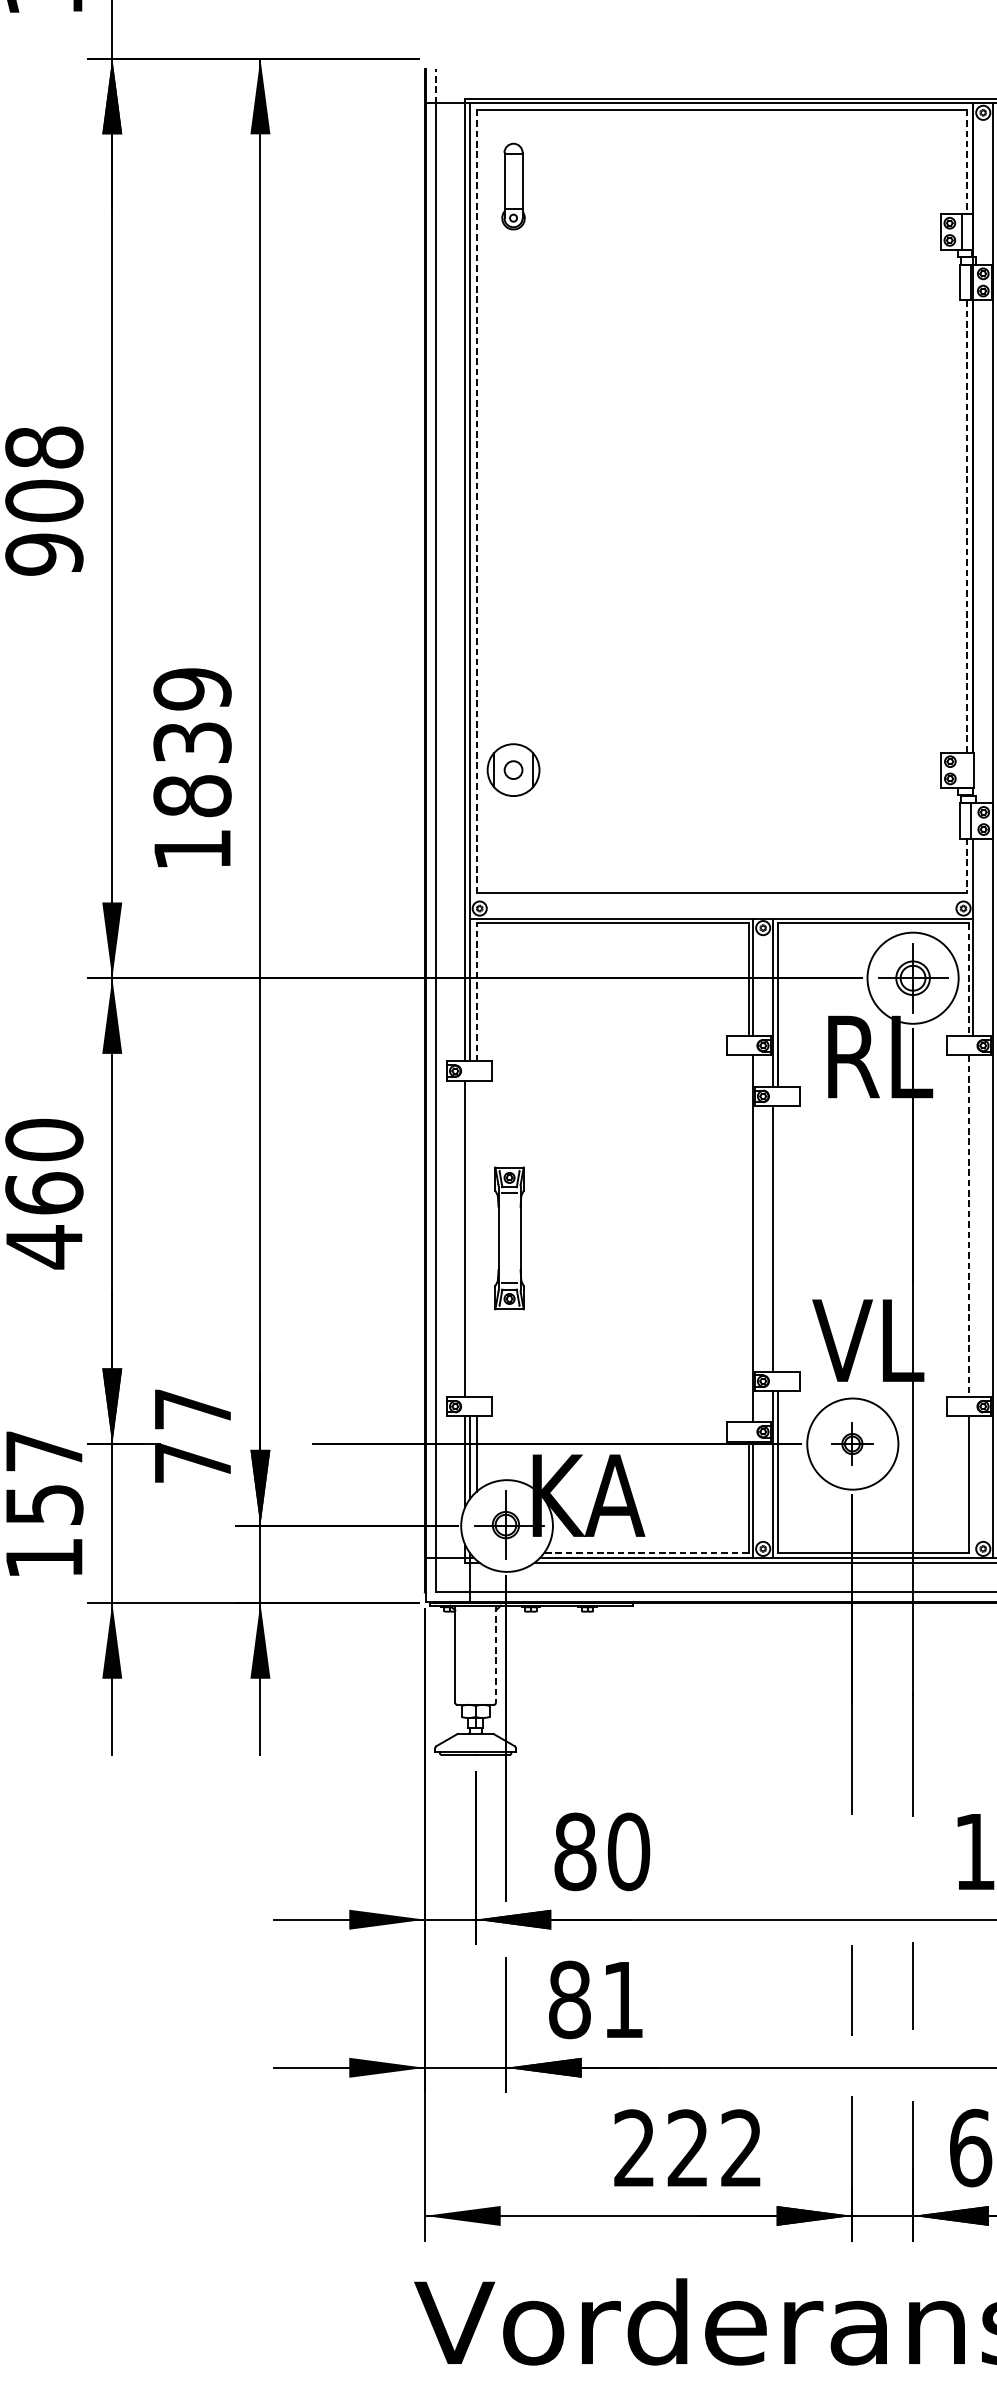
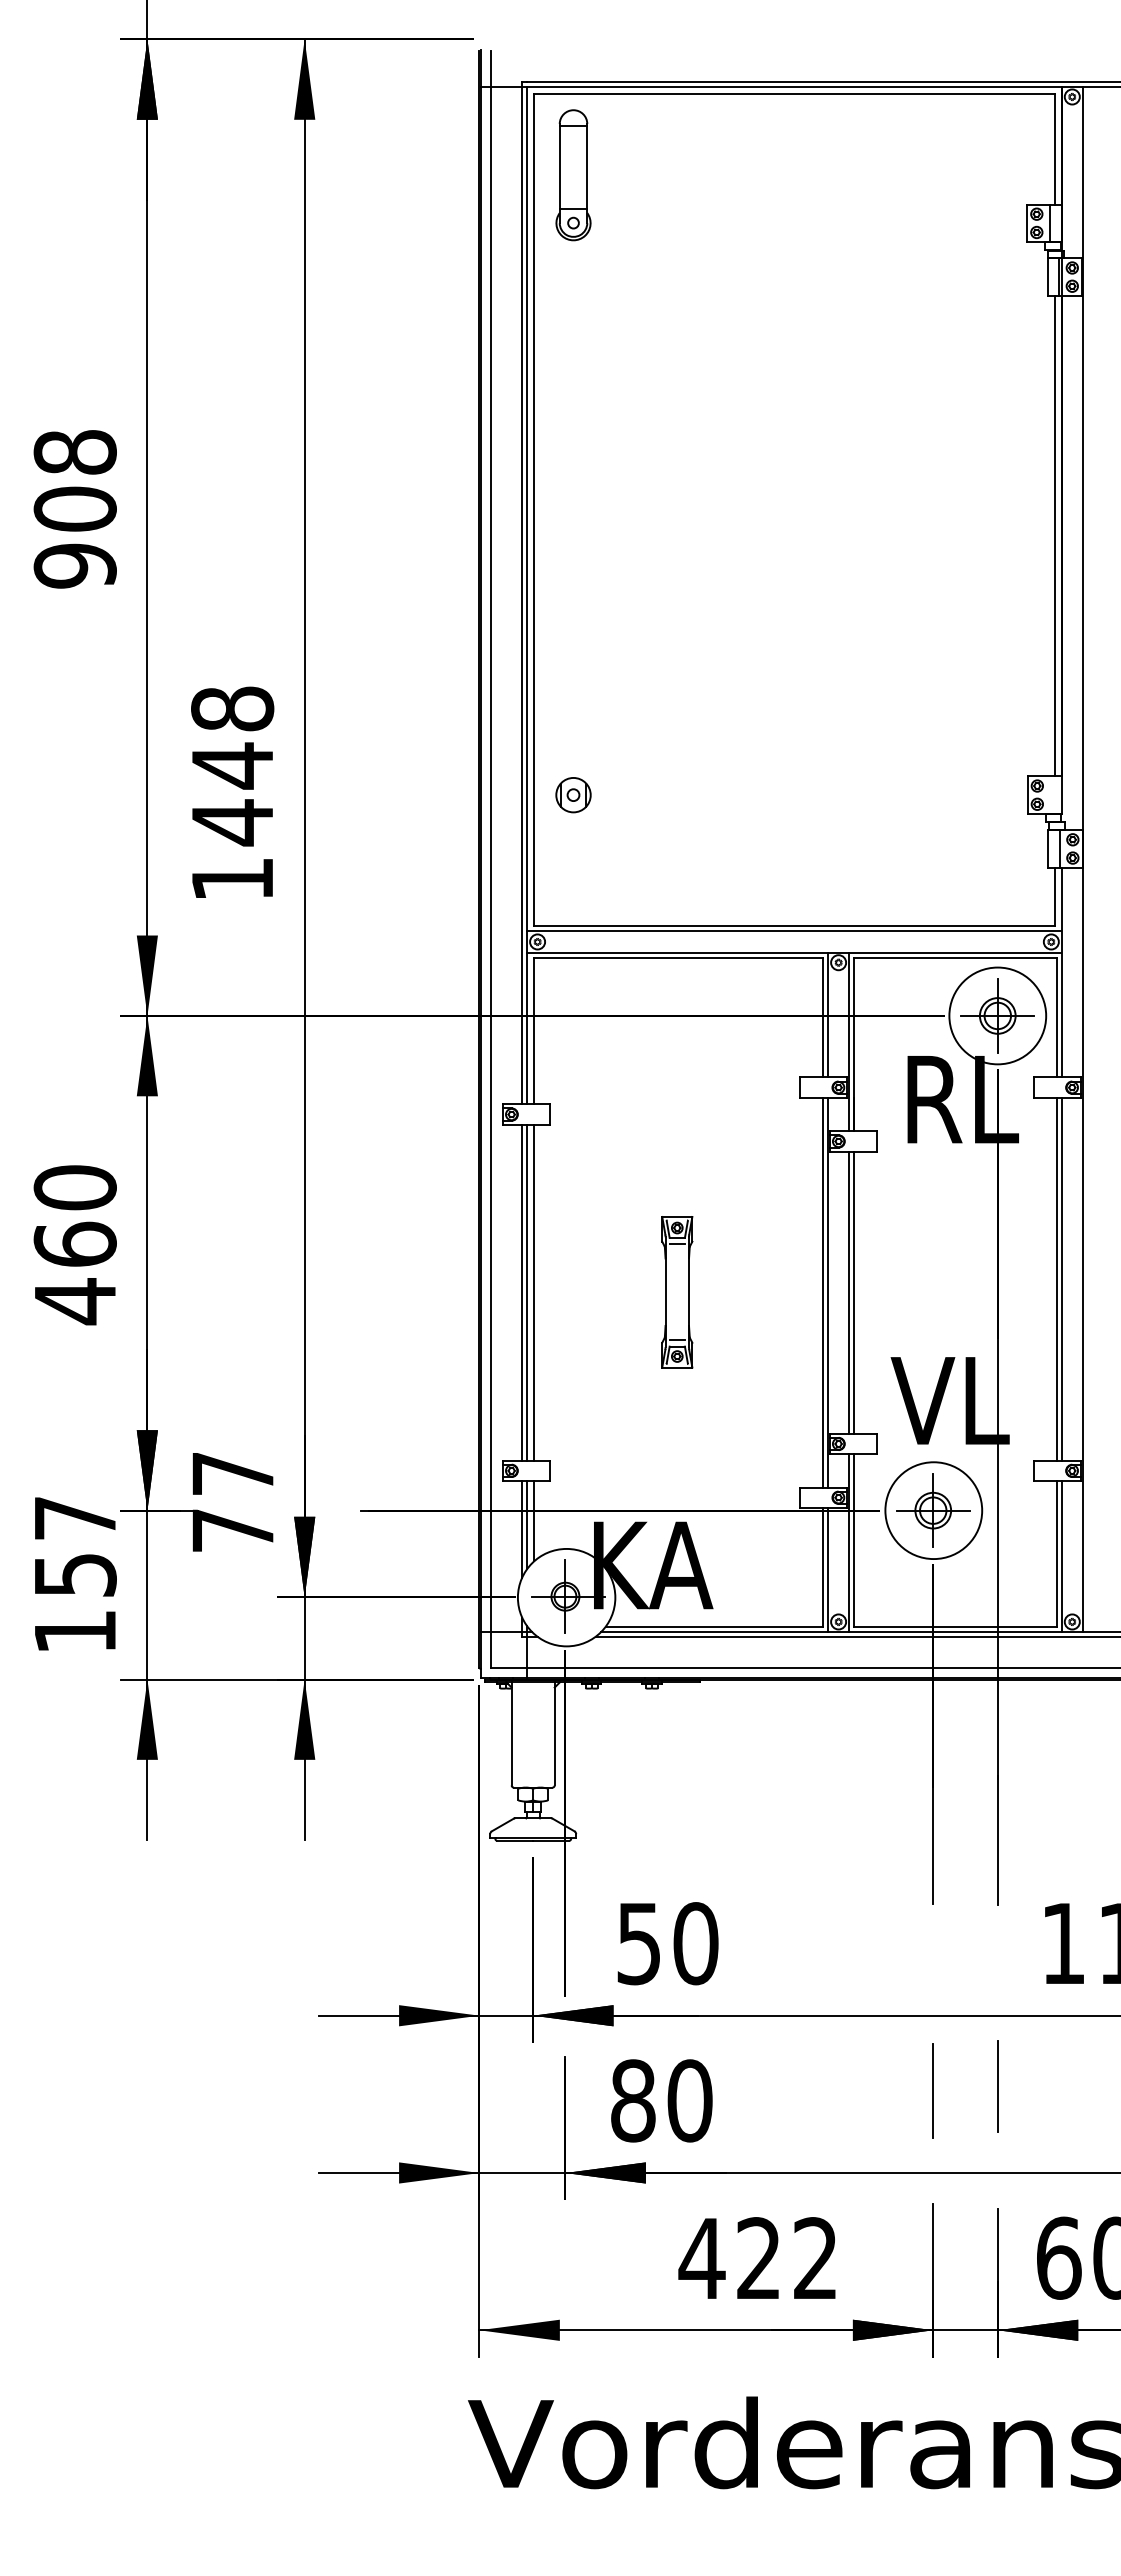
line: (435, 86) -> (490, 68), dashed -> solid
line: (966, 162) -> (1054, 149), dashed -> solid
part: (513, 186) -> (573, 175), size x1.43
line: (476, 501) -> (534, 509), dashed -> solid
line: (966, 526) -> (1054, 536), dashed -> solid
text: (192, 743) -> (232, 766), 1839 -> 1448
part: (513, 770) -> (573, 795), size x0.62
line: (966, 866) -> (1054, 897), dashed -> solid
line: (721, 898) -> (794, 931), added
line: (968, 979) -> (1056, 1017), dashed -> solid
line: (476, 991) -> (534, 1030), dashed -> solid
line: (973, 1225) -> (1061, 1278), added
line: (968, 1226) -> (1056, 1279), dashed -> solid
line: (470, 1238) -> (527, 1292), added
line: (476, 1238) -> (534, 1292), added
part: (509, 1238) -> (677, 1292), moved
line: (748, 1238) -> (823, 1292), added
line: (778, 1238) -> (854, 1292), added
part: (852, 1443) -> (933, 1510), size x1.67
line: (973, 1487) -> (1061, 1556), added
line: (646, 1553) -> (714, 1626), dashed -> solid
line: (495, 1653) -> (554, 1733), dashed -> solid
text: (575, 1851) -> (639, 1943), 80 -> 50
text: (622, 1999) -> (689, 2100), 81 -> 80
text: (634, 2147) -> (701, 2257), 222 -> 422

